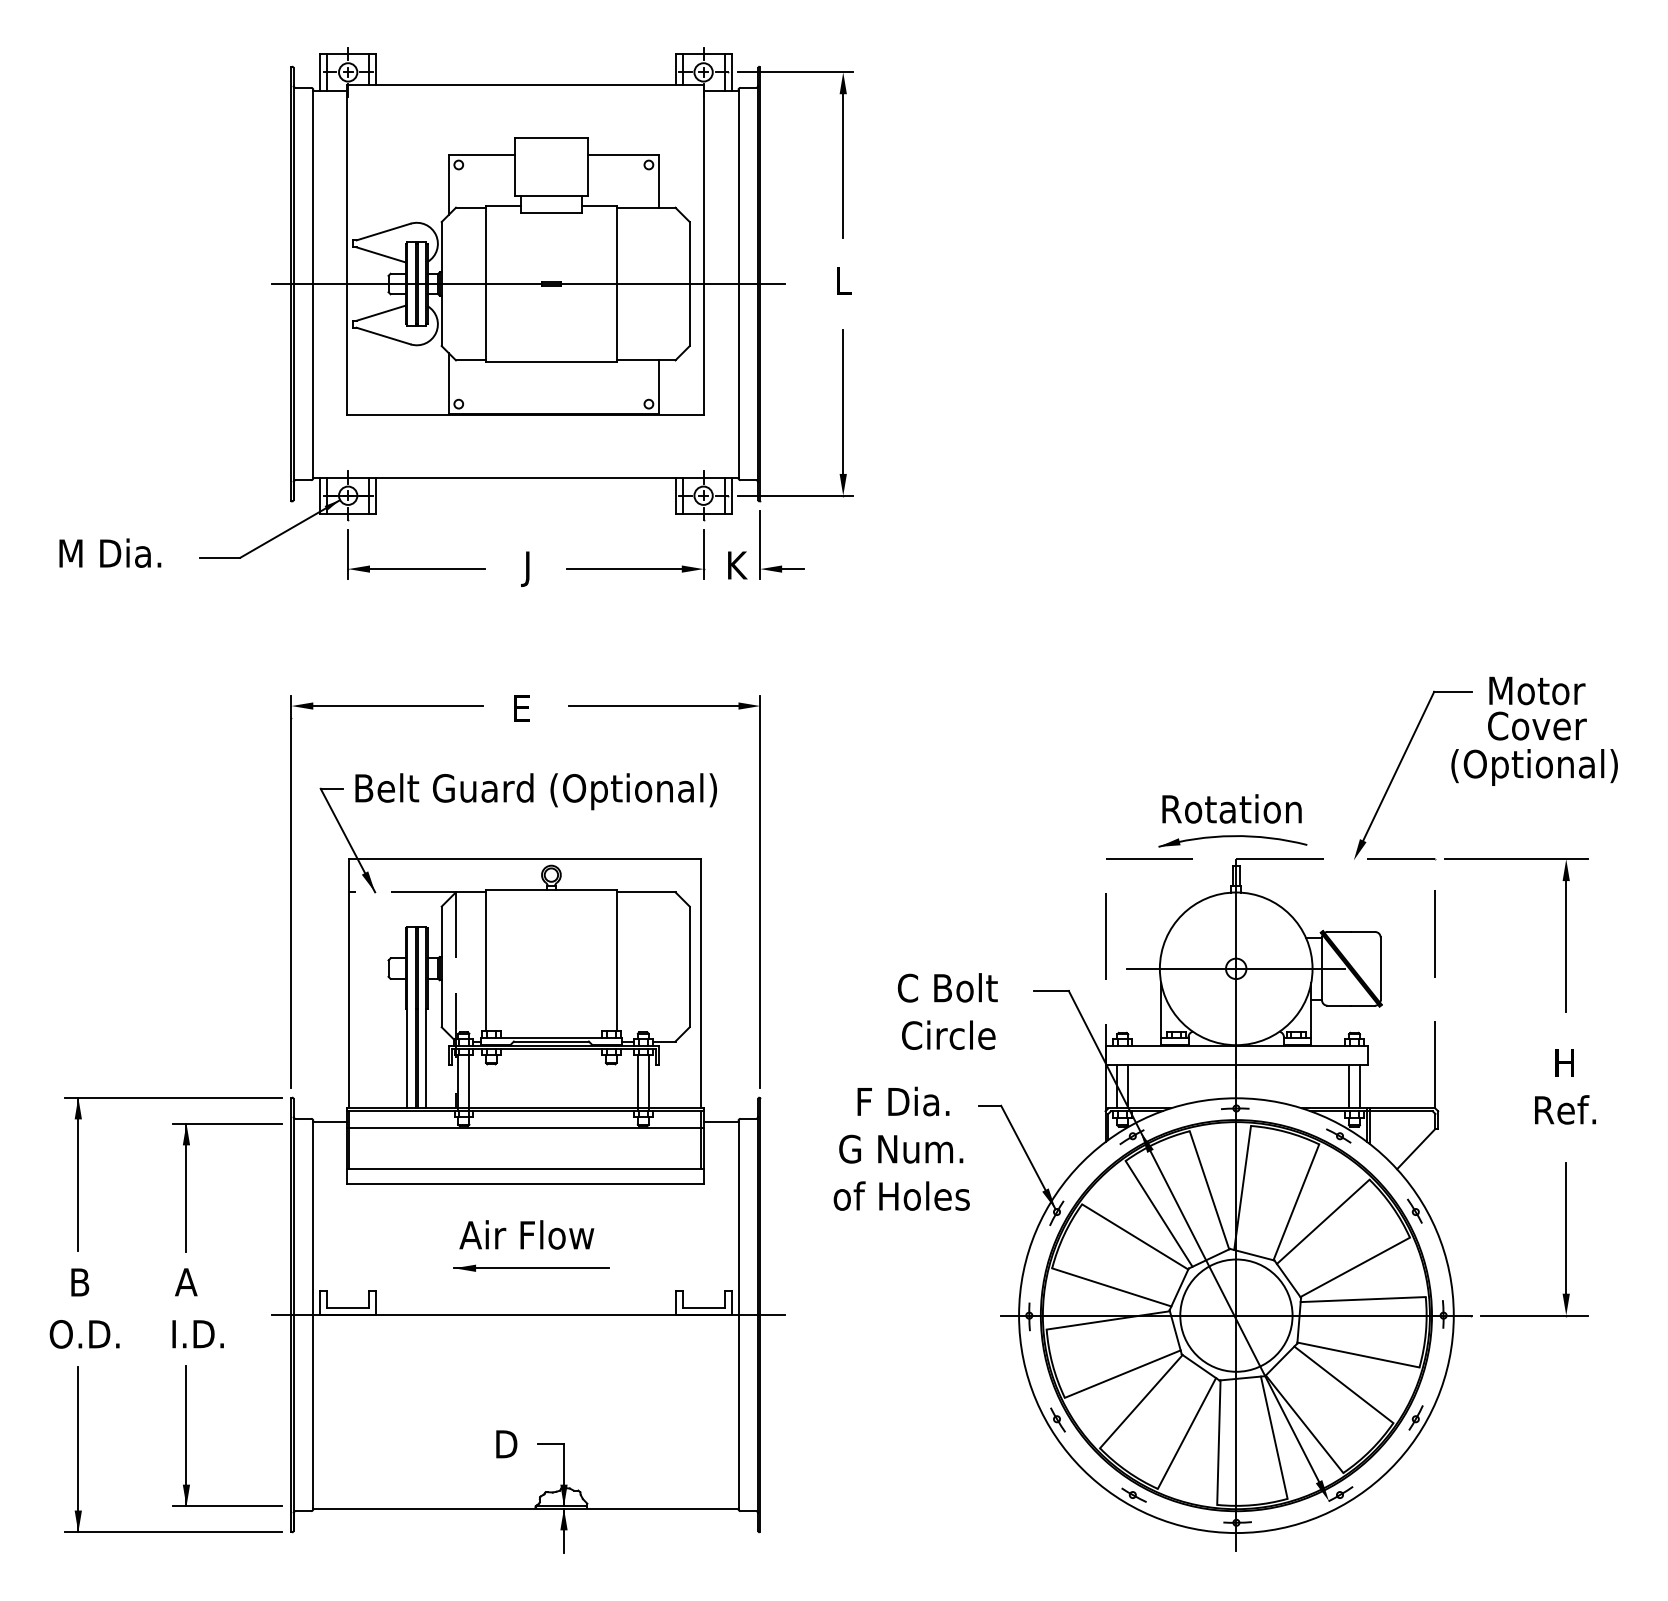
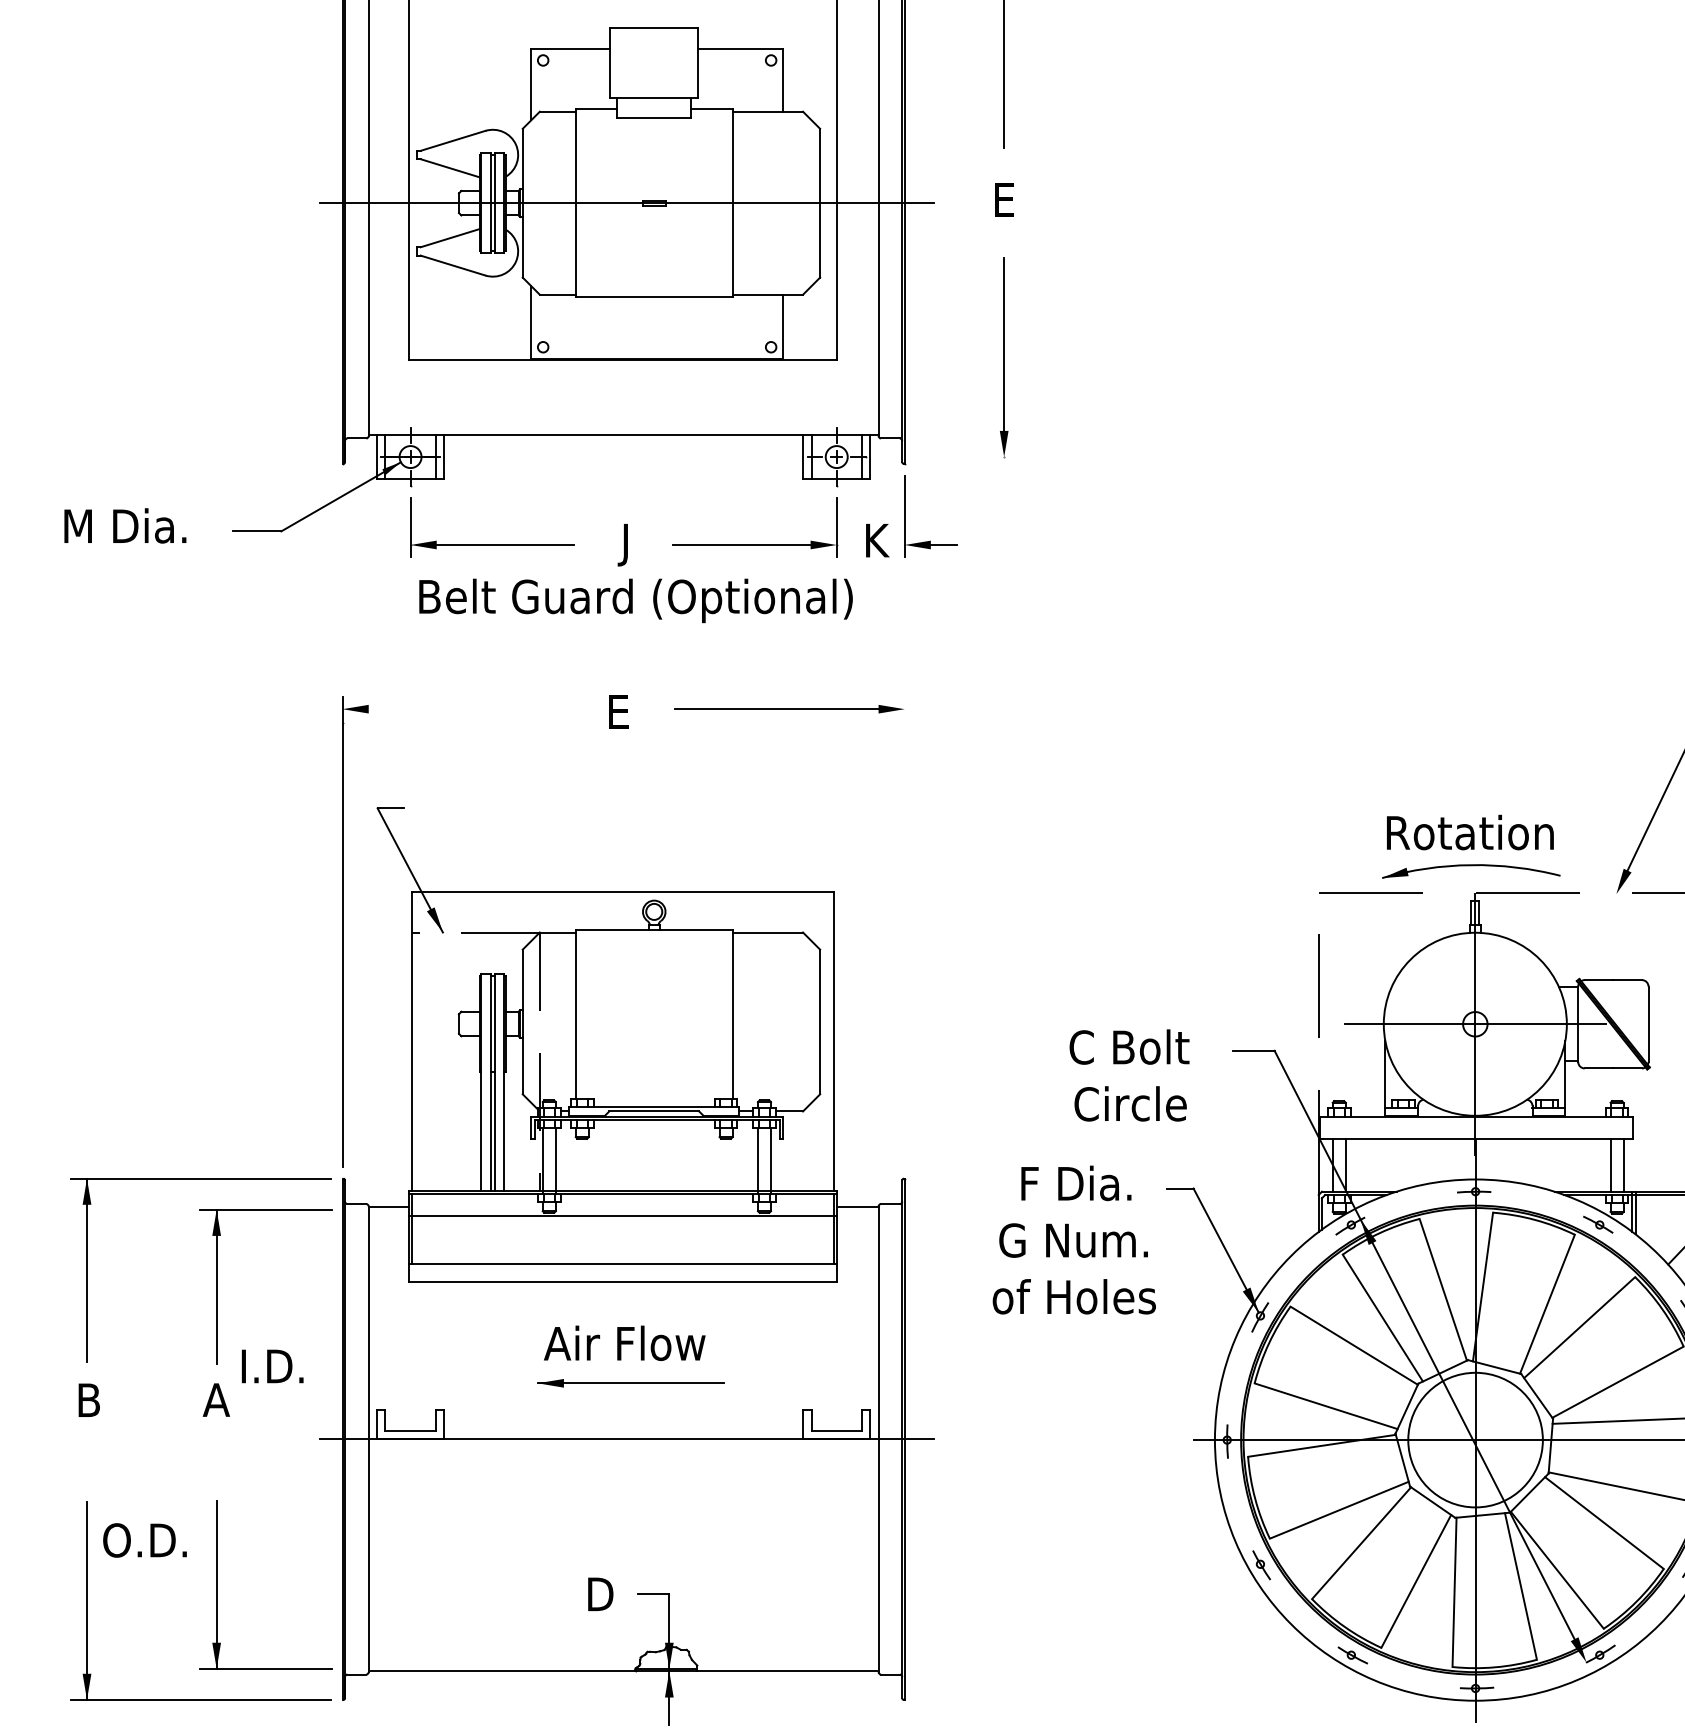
text: (843, 280) -> (1004, 198), L -> E
line: (795, 495) -> (946, 456), removed
line: (398, 706) -> (470, 709), removed
text: (535, 791) -> (635, 600), moved
line: (760, 891) -> (904, 931), removed
text: (84, 1334) -> (144, 1540), moved
text: (197, 1334) -> (271, 1366), moved

